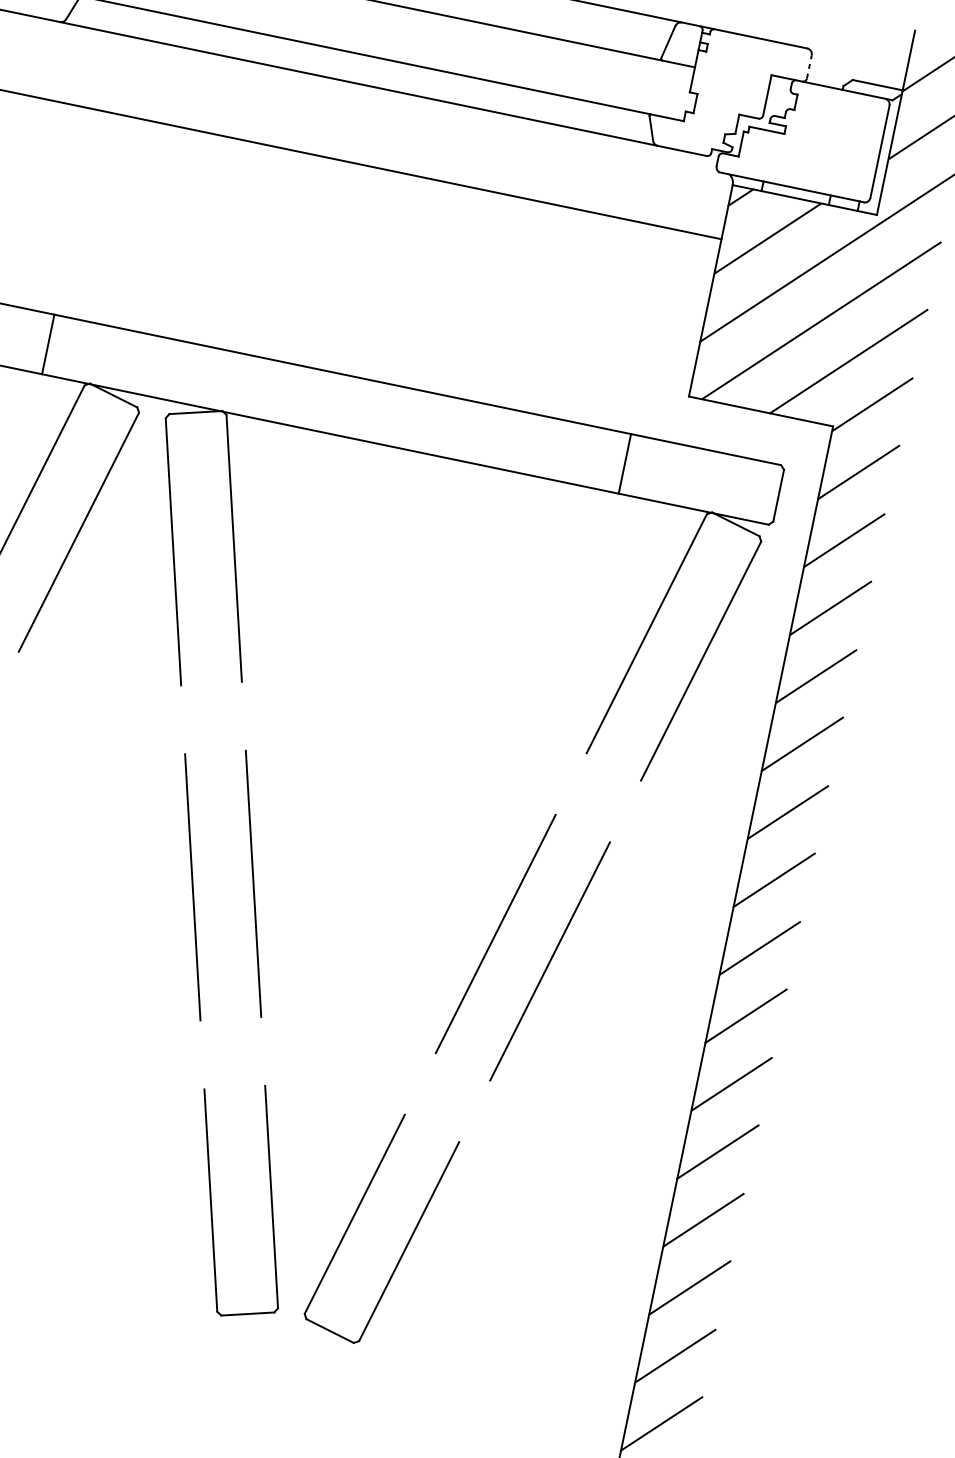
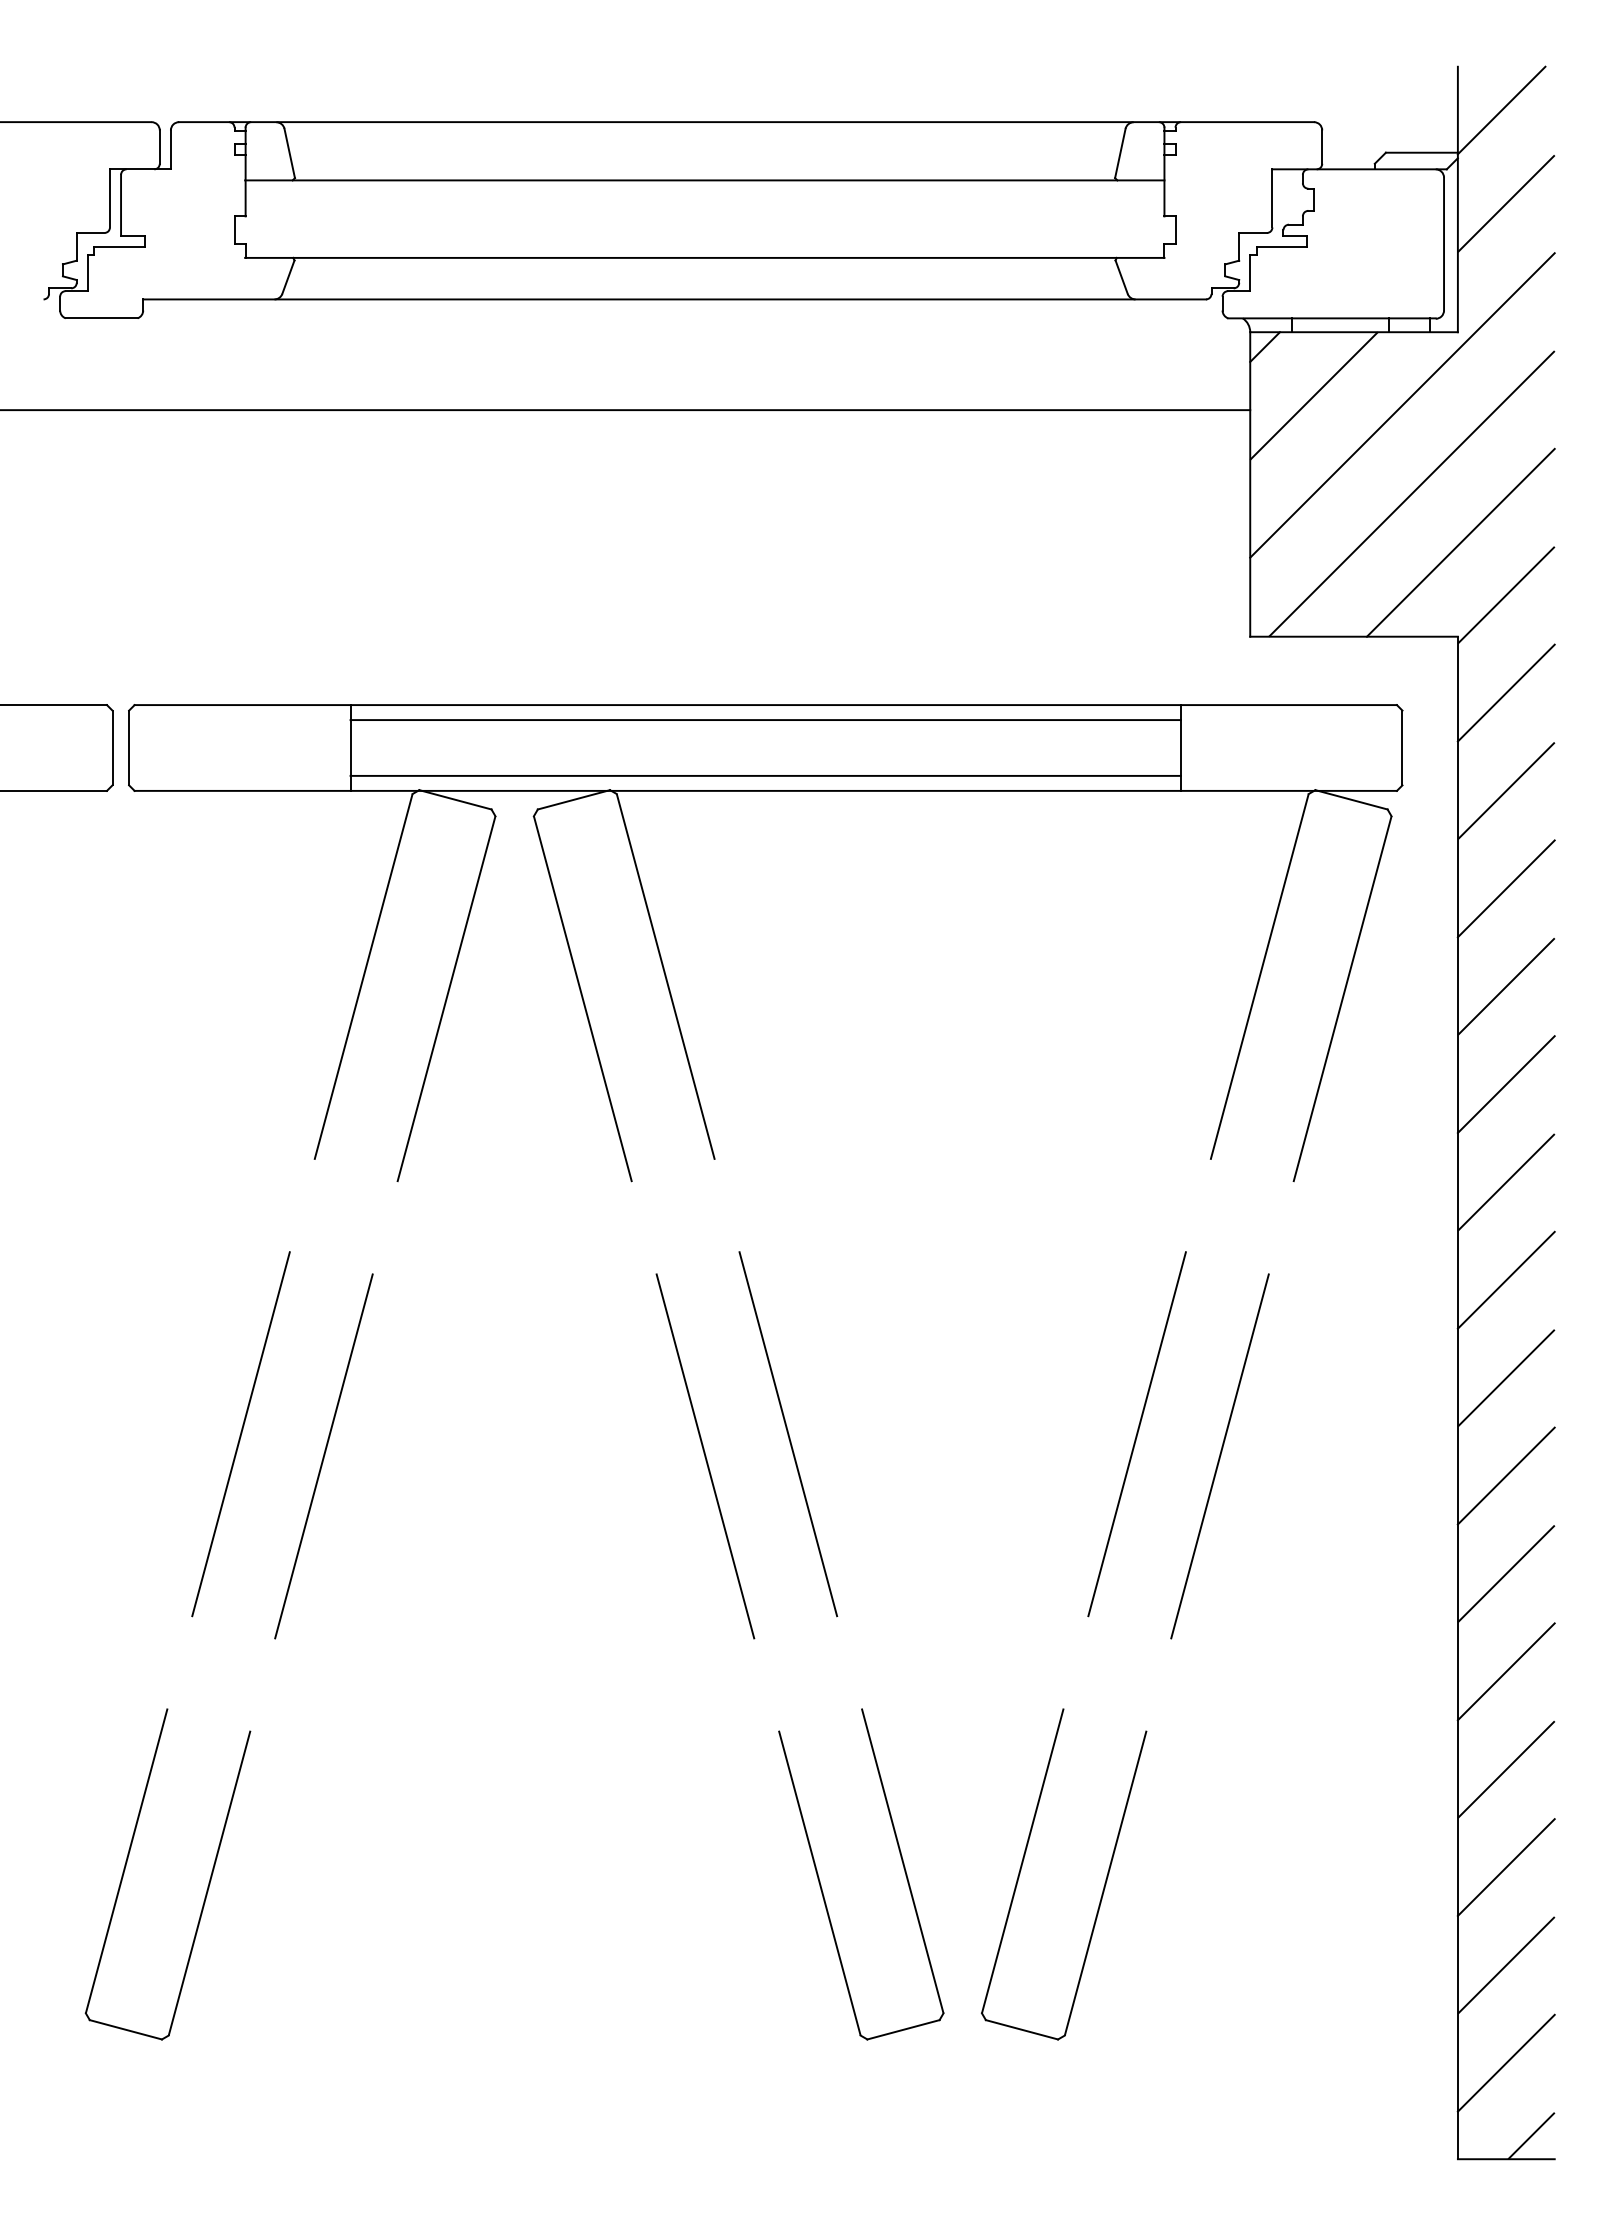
line: (809, 67) -> (1322, 147), dashed -> solid
line: (340, 385) -> (765, 720), added
line: (332, 423) -> (765, 775), added

